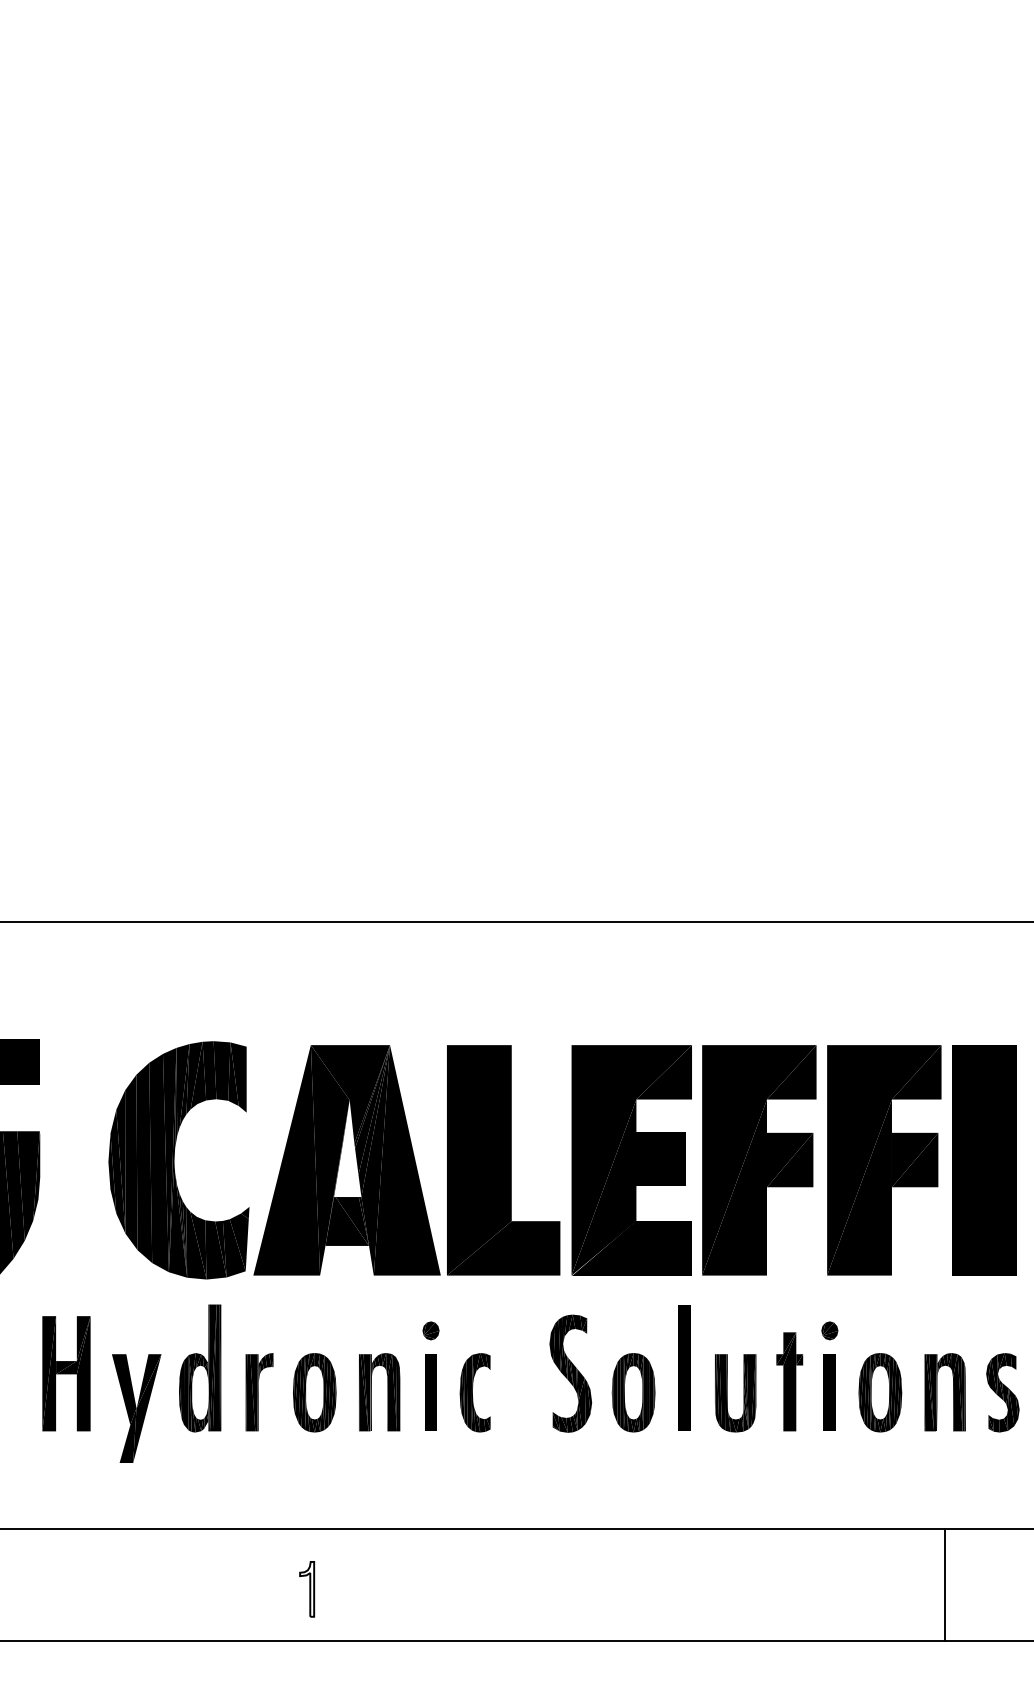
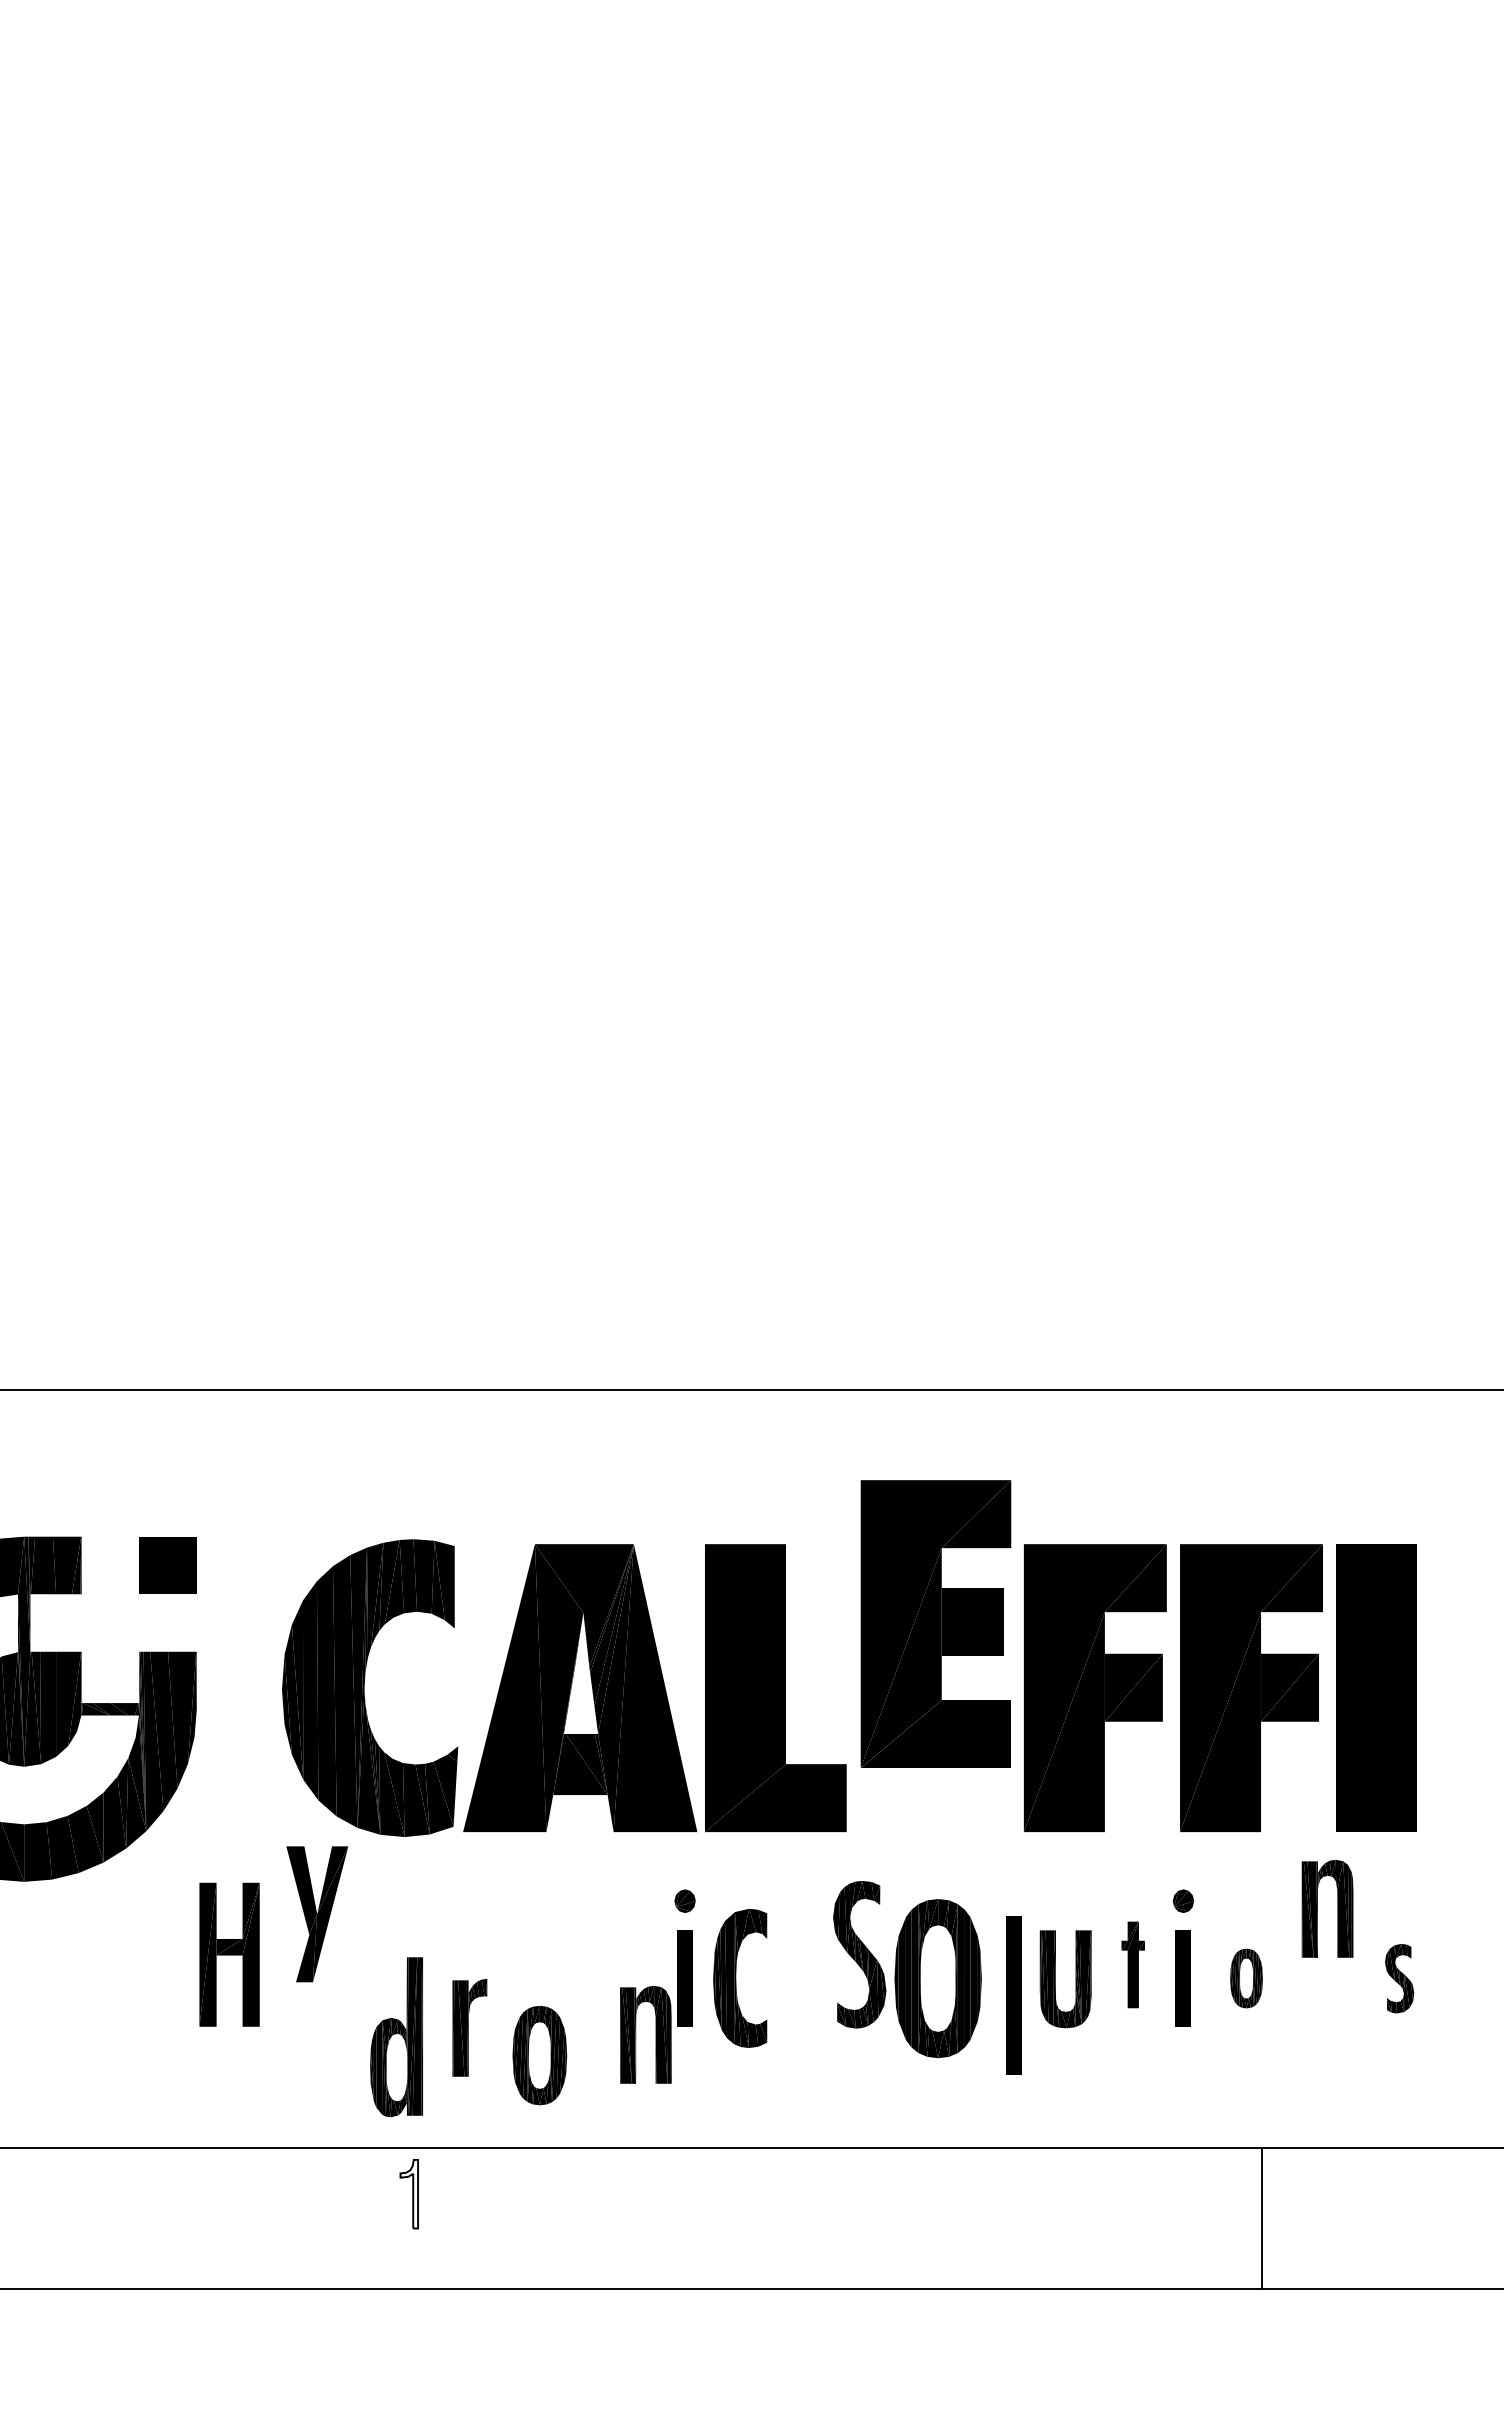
part: (631, 1159) -> (935, 1623), moved
part: (683, 1367) -> (1013, 1995), moved
part: (200, 1368) -> (396, 2037), moved
part: (789, 1381) -> (1132, 1964), size x0.7
part: (259, 1391) -> (469, 2027), moved
part: (372, 1391) -> (636, 2034), moved
part: (937, 1391) -> (1317, 1908), moved
part: (314, 1392) -> (539, 2055), moved
part: (475, 1392) -> (740, 1978), size x1.4
part: (633, 1392) -> (938, 1978), size x1.6
part: (880, 1392) -> (1246, 1978), size x0.6
part: (1002, 1392) -> (1399, 1978), size x0.7
part: (136, 1408) -> (317, 1914), moved
line: (945, 1584) -> (1262, 2218), moved
part: (306, 1589) -> (408, 2194), moved

